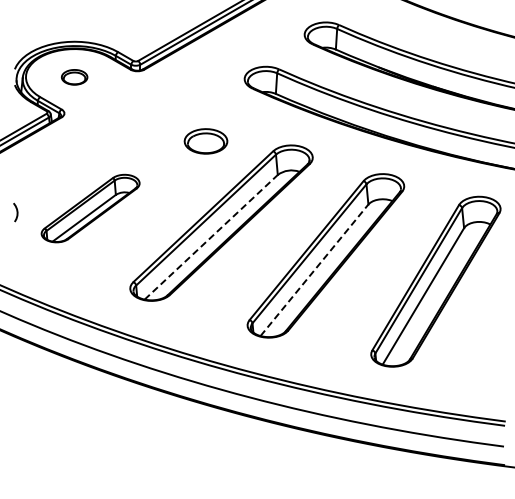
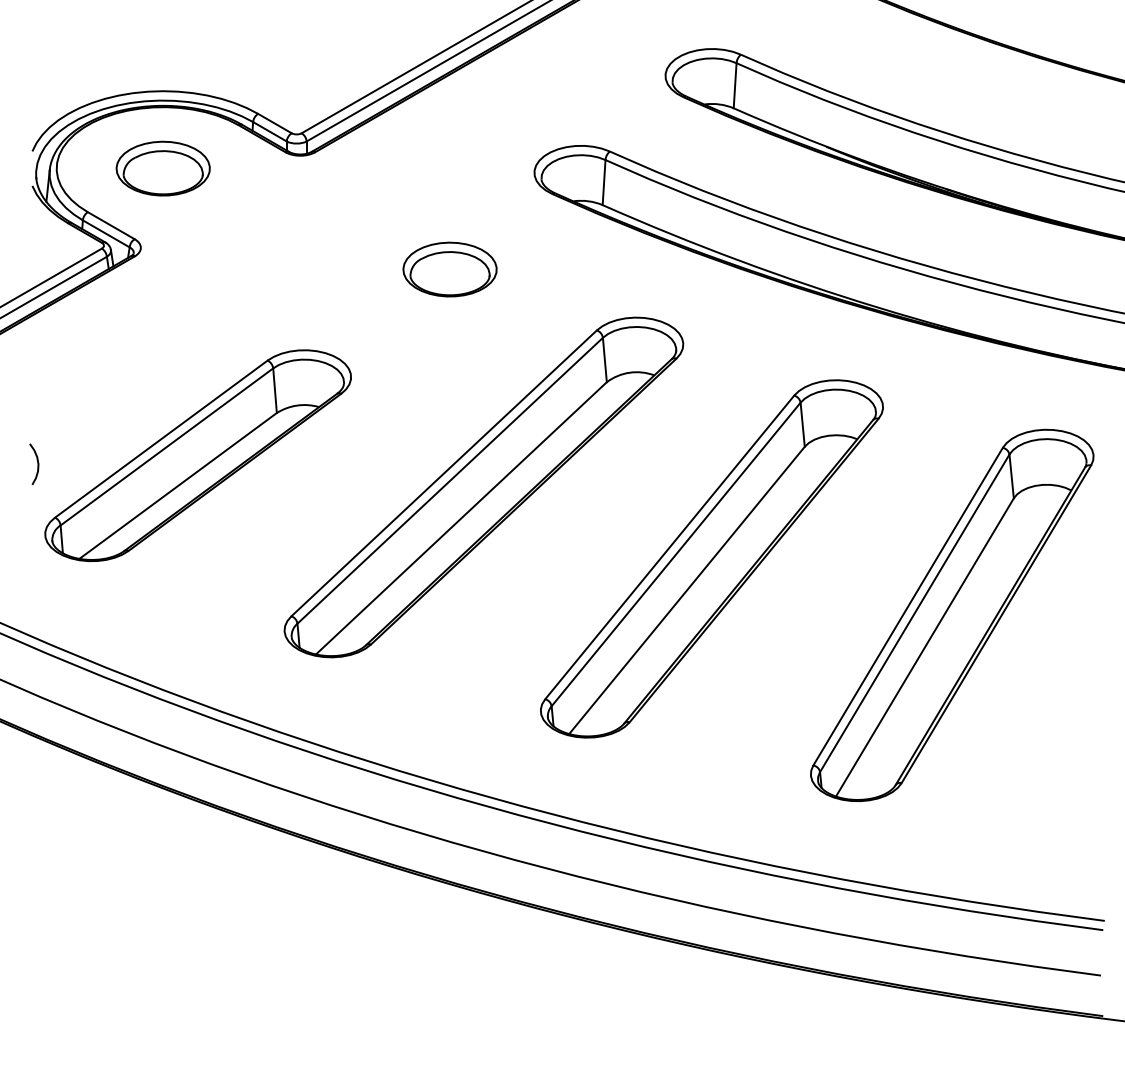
part: (74, 77) -> (162, 169), size x1.67
part: (205, 141) -> (448, 269), moved
part: (90, 208) -> (197, 455), size x1.43
line: (211, 236) -> (462, 516), dashed -> solid
line: (314, 269) -> (687, 588), dashed -> solid

